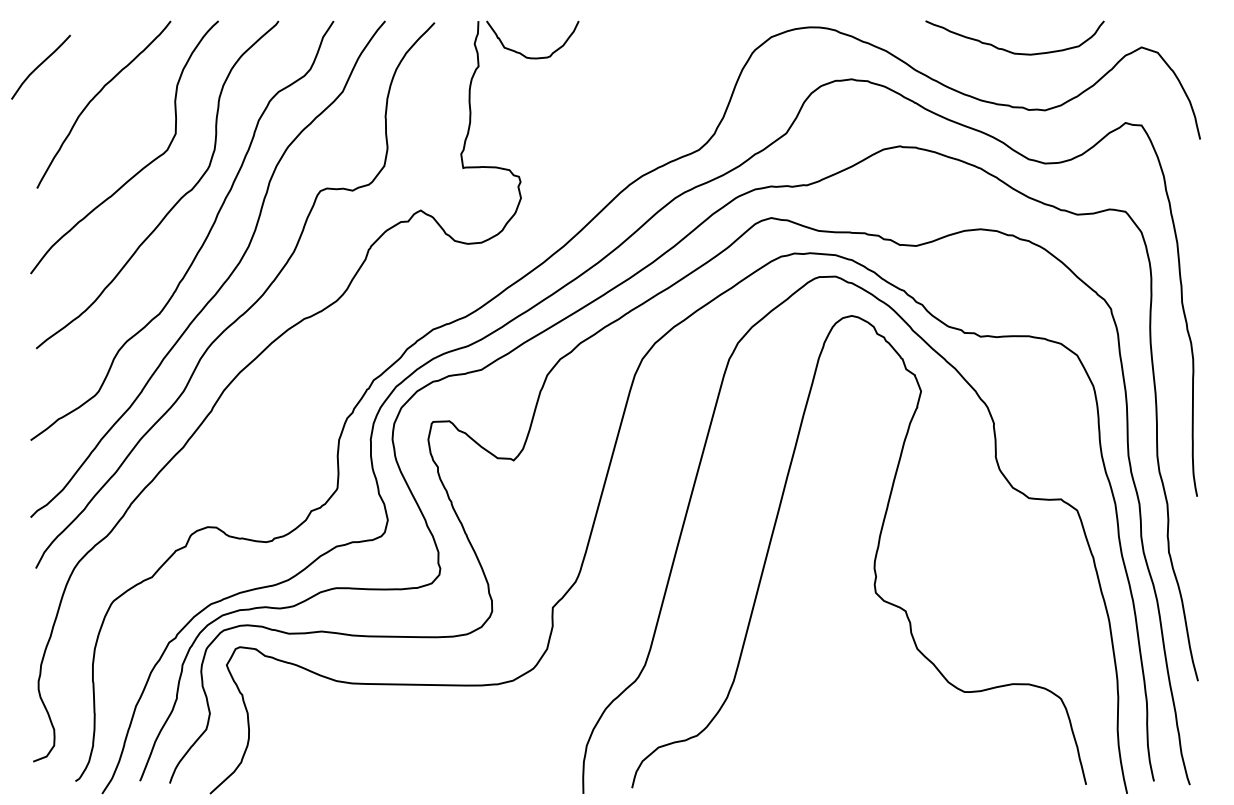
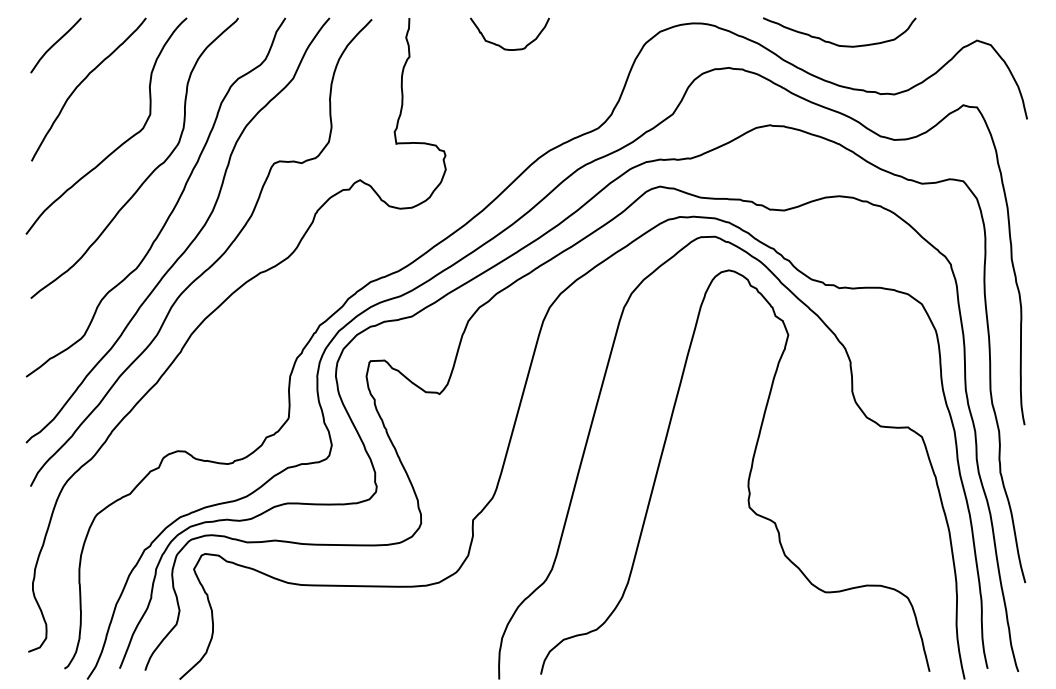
curve: (1007, 49) -> (833, 42), moved
curve: (524, 54) -> (502, 46), moved
curve: (40, 66) -> (55, 44), moved

